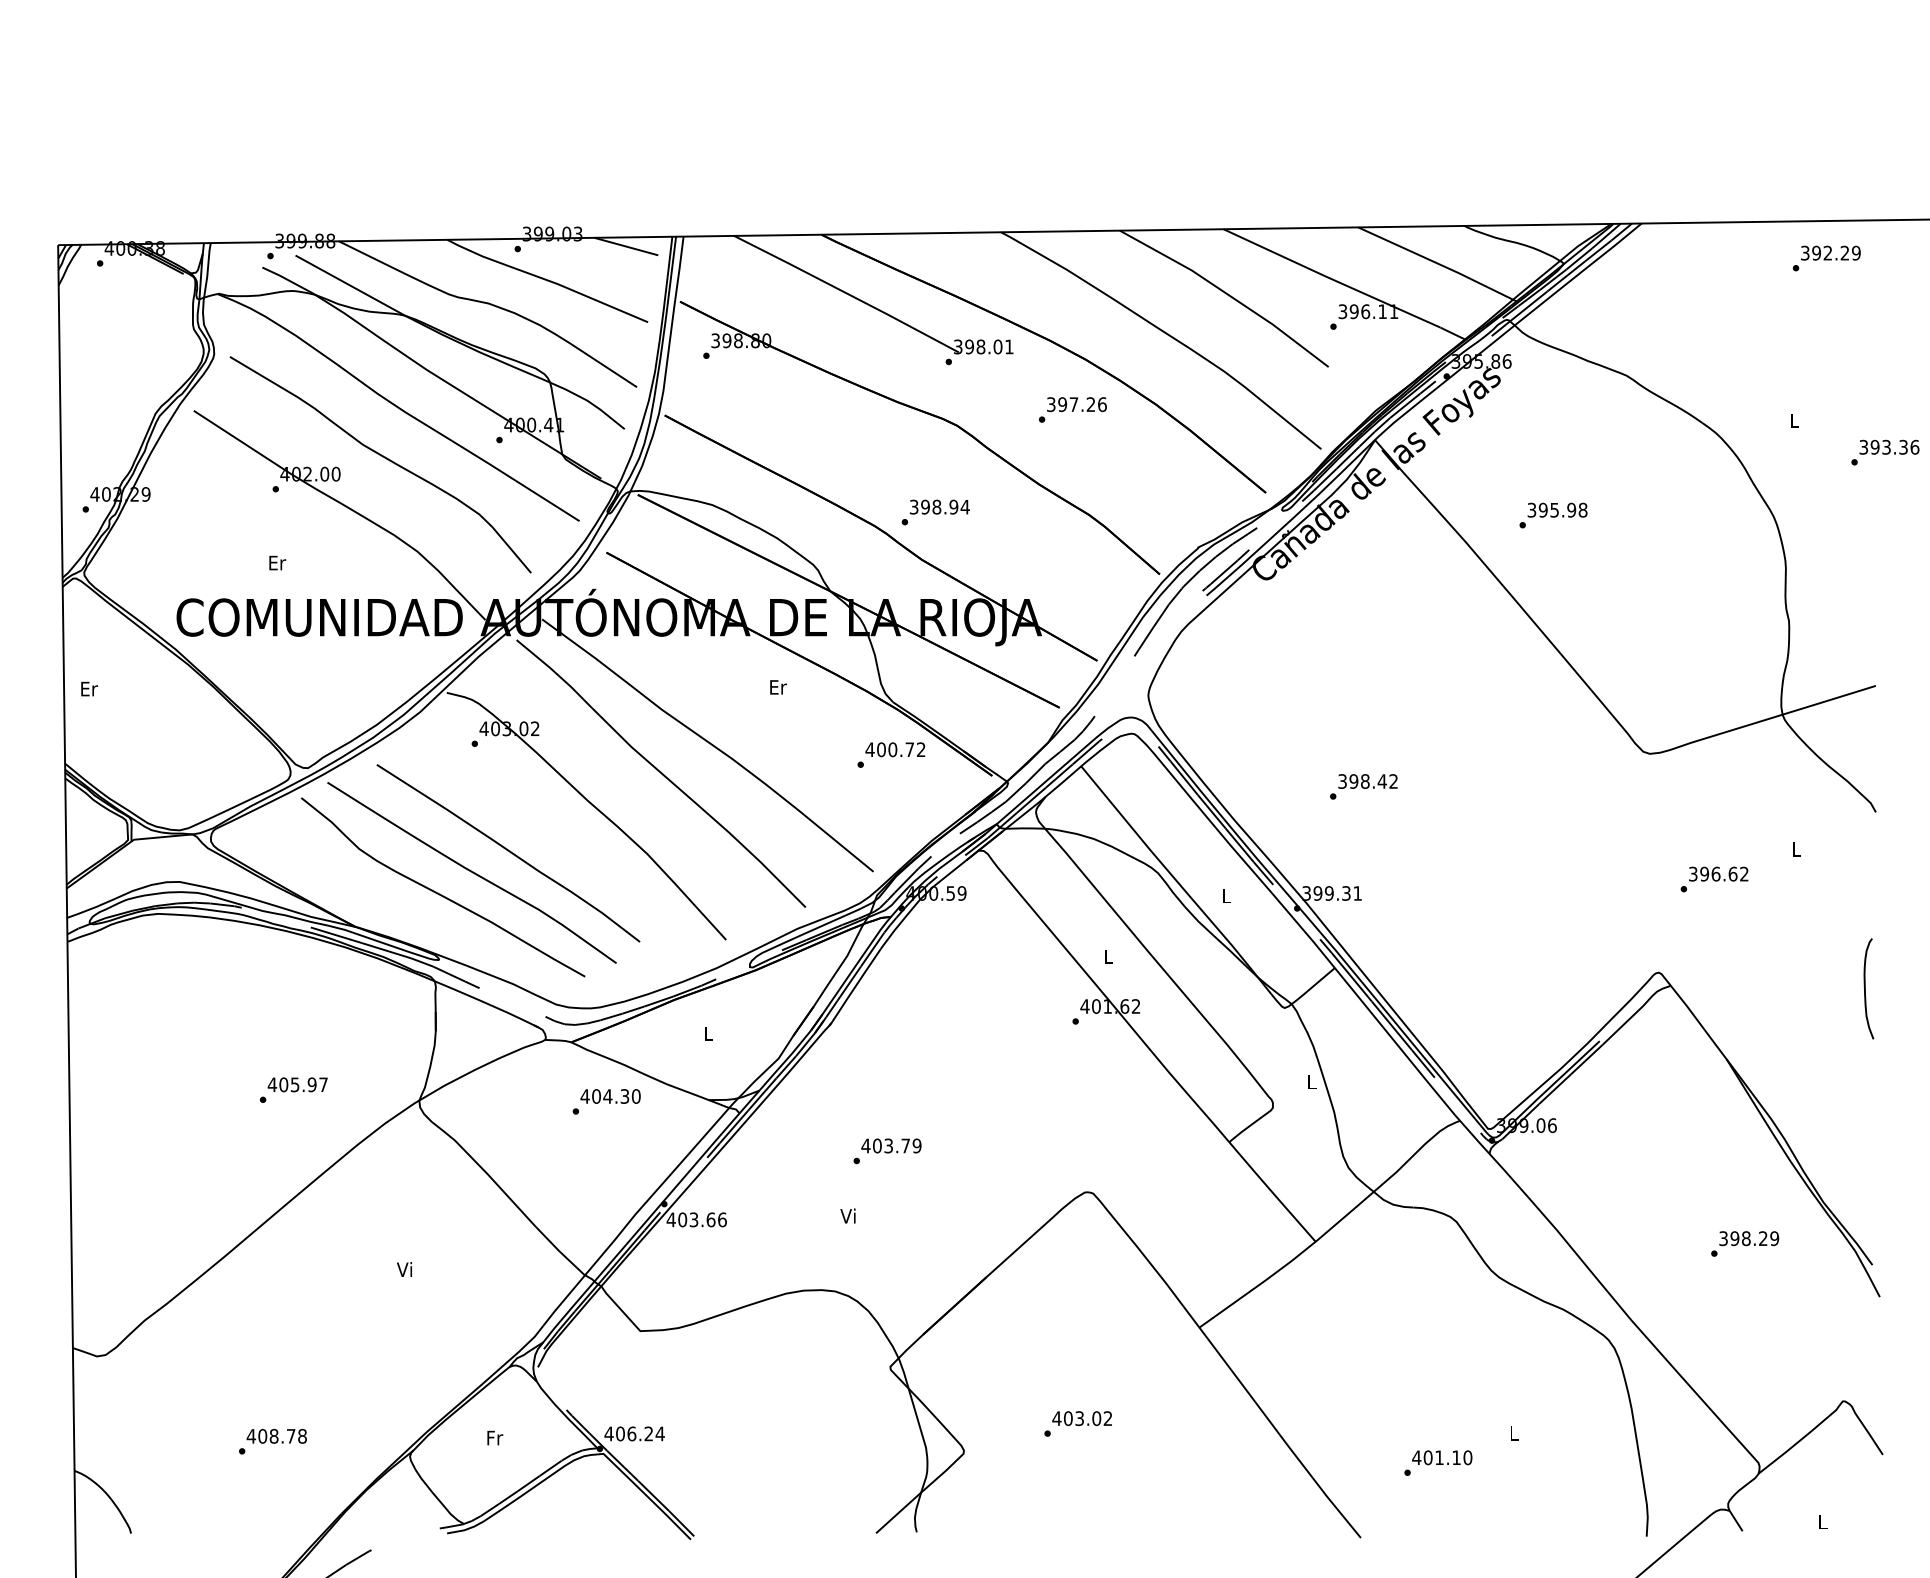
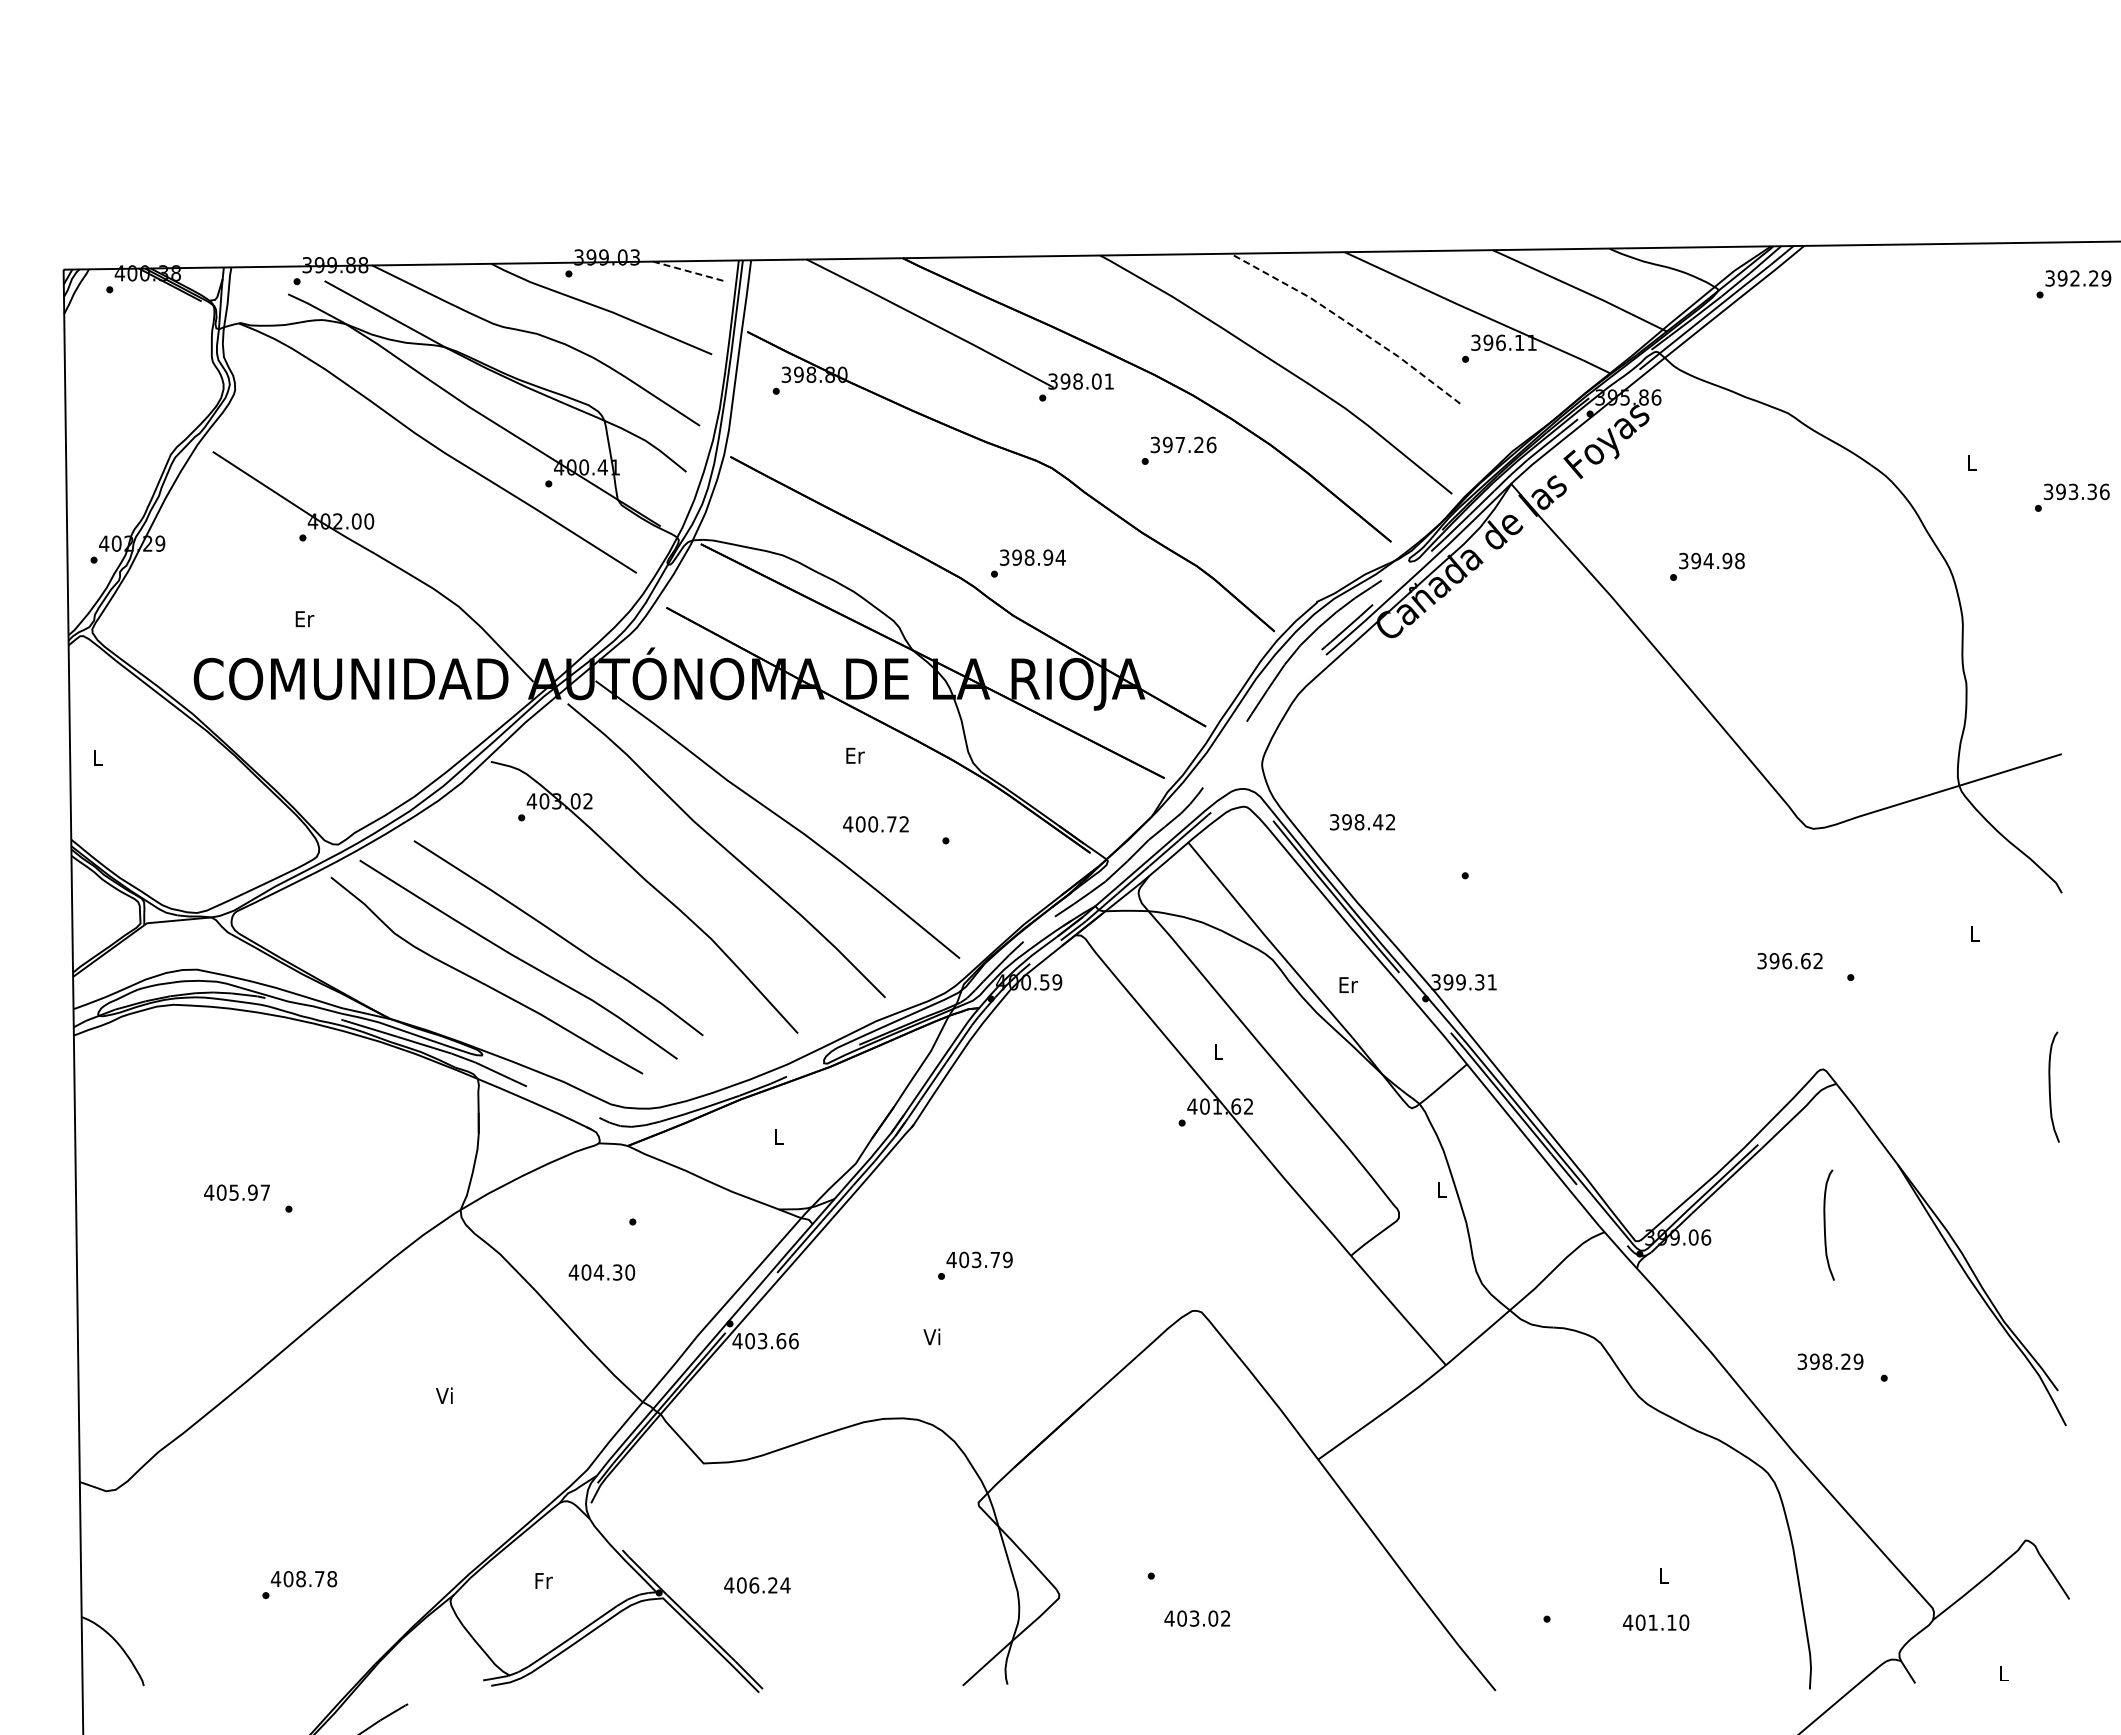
line: (624, 245) -> (686, 270), solid -> dashed
text: (1826, 258) -> (2073, 284), moved
line: (1226, 294) -> (1348, 323), solid -> dashed
curve: (383, 457) -> (421, 503), removed
text: (1554, 510) -> (1708, 561), 395.98 -> 394.98
text: (89, 688) -> (98, 757), Er -> L
text: (894, 749) -> (875, 824), moved
text: (1367, 781) -> (1361, 822), moved
text: (1718, 874) -> (1789, 961), moved
text: (1226, 896) -> (1348, 985), L -> Er
text: (297, 1084) -> (236, 1192), moved
text: (610, 1096) -> (601, 1272), moved
curve: (1660, 1113) -> (1825, 1224), added
text: (1749, 1238) -> (1830, 1361), moved
text: (1082, 1418) -> (1197, 1618), moved
text: (634, 1433) -> (757, 1585), moved
text: (1442, 1457) -> (1656, 1622), moved

